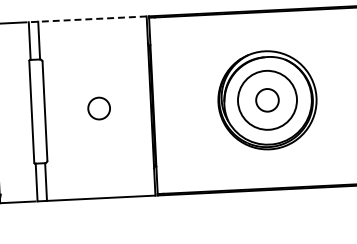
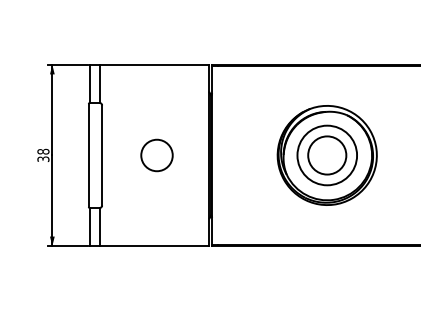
line: (87, 18) -> (149, 64), dashed -> solid
circle: (267, 100) -> (327, 155), size x1.67
circle: (98, 108) -> (156, 155), size x1.43

